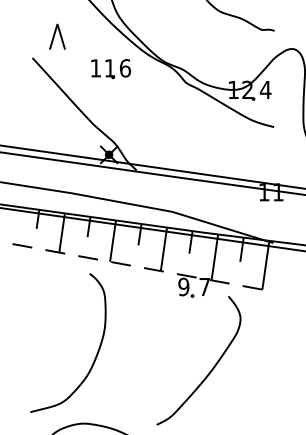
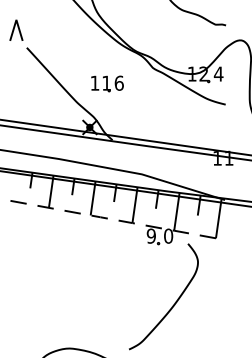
line: (55, 35) -> (14, 29), moved
part: (111, 68) -> (107, 83), moved
text: (204, 286) -> (168, 235), 7 -> 0
curve: (95, 355) -> (78, 292), removed

